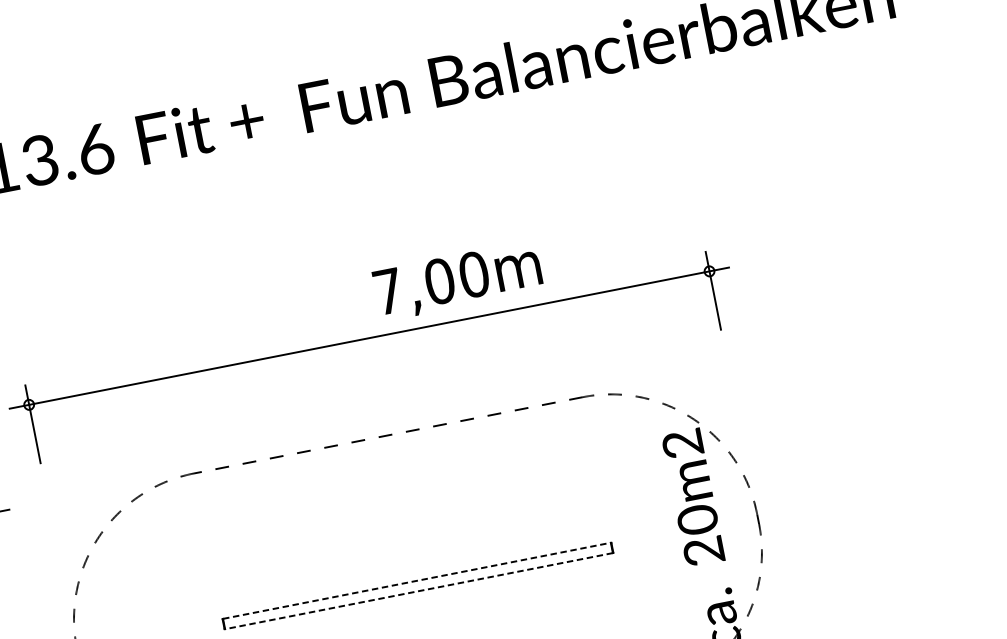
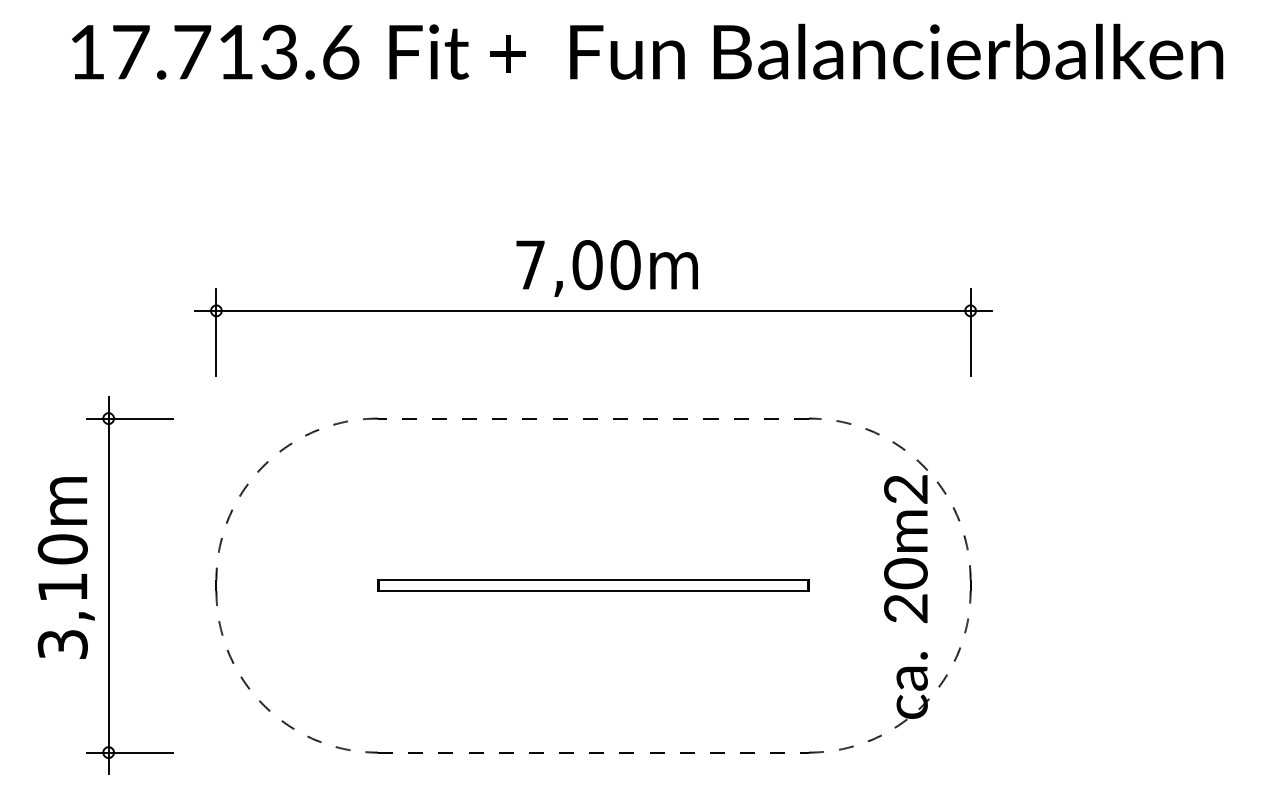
text: (457, 281) -> (606, 268), moved
line: (416, 580) -> (593, 579), dashed -> solid
line: (419, 591) -> (593, 591), dashed -> solid

